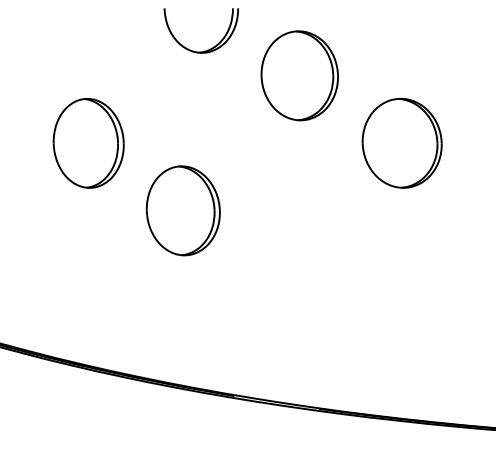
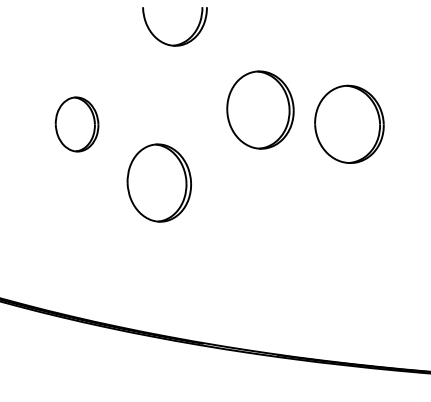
part: (299, 75) -> (260, 109), moved
part: (88, 143) -> (76, 124), size x0.7

